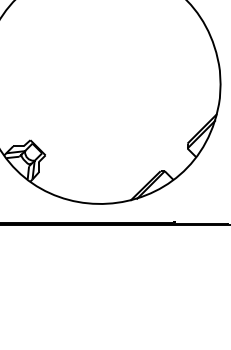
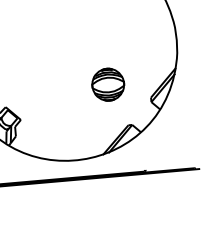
part: (142, 125) -> (107, 84), added

